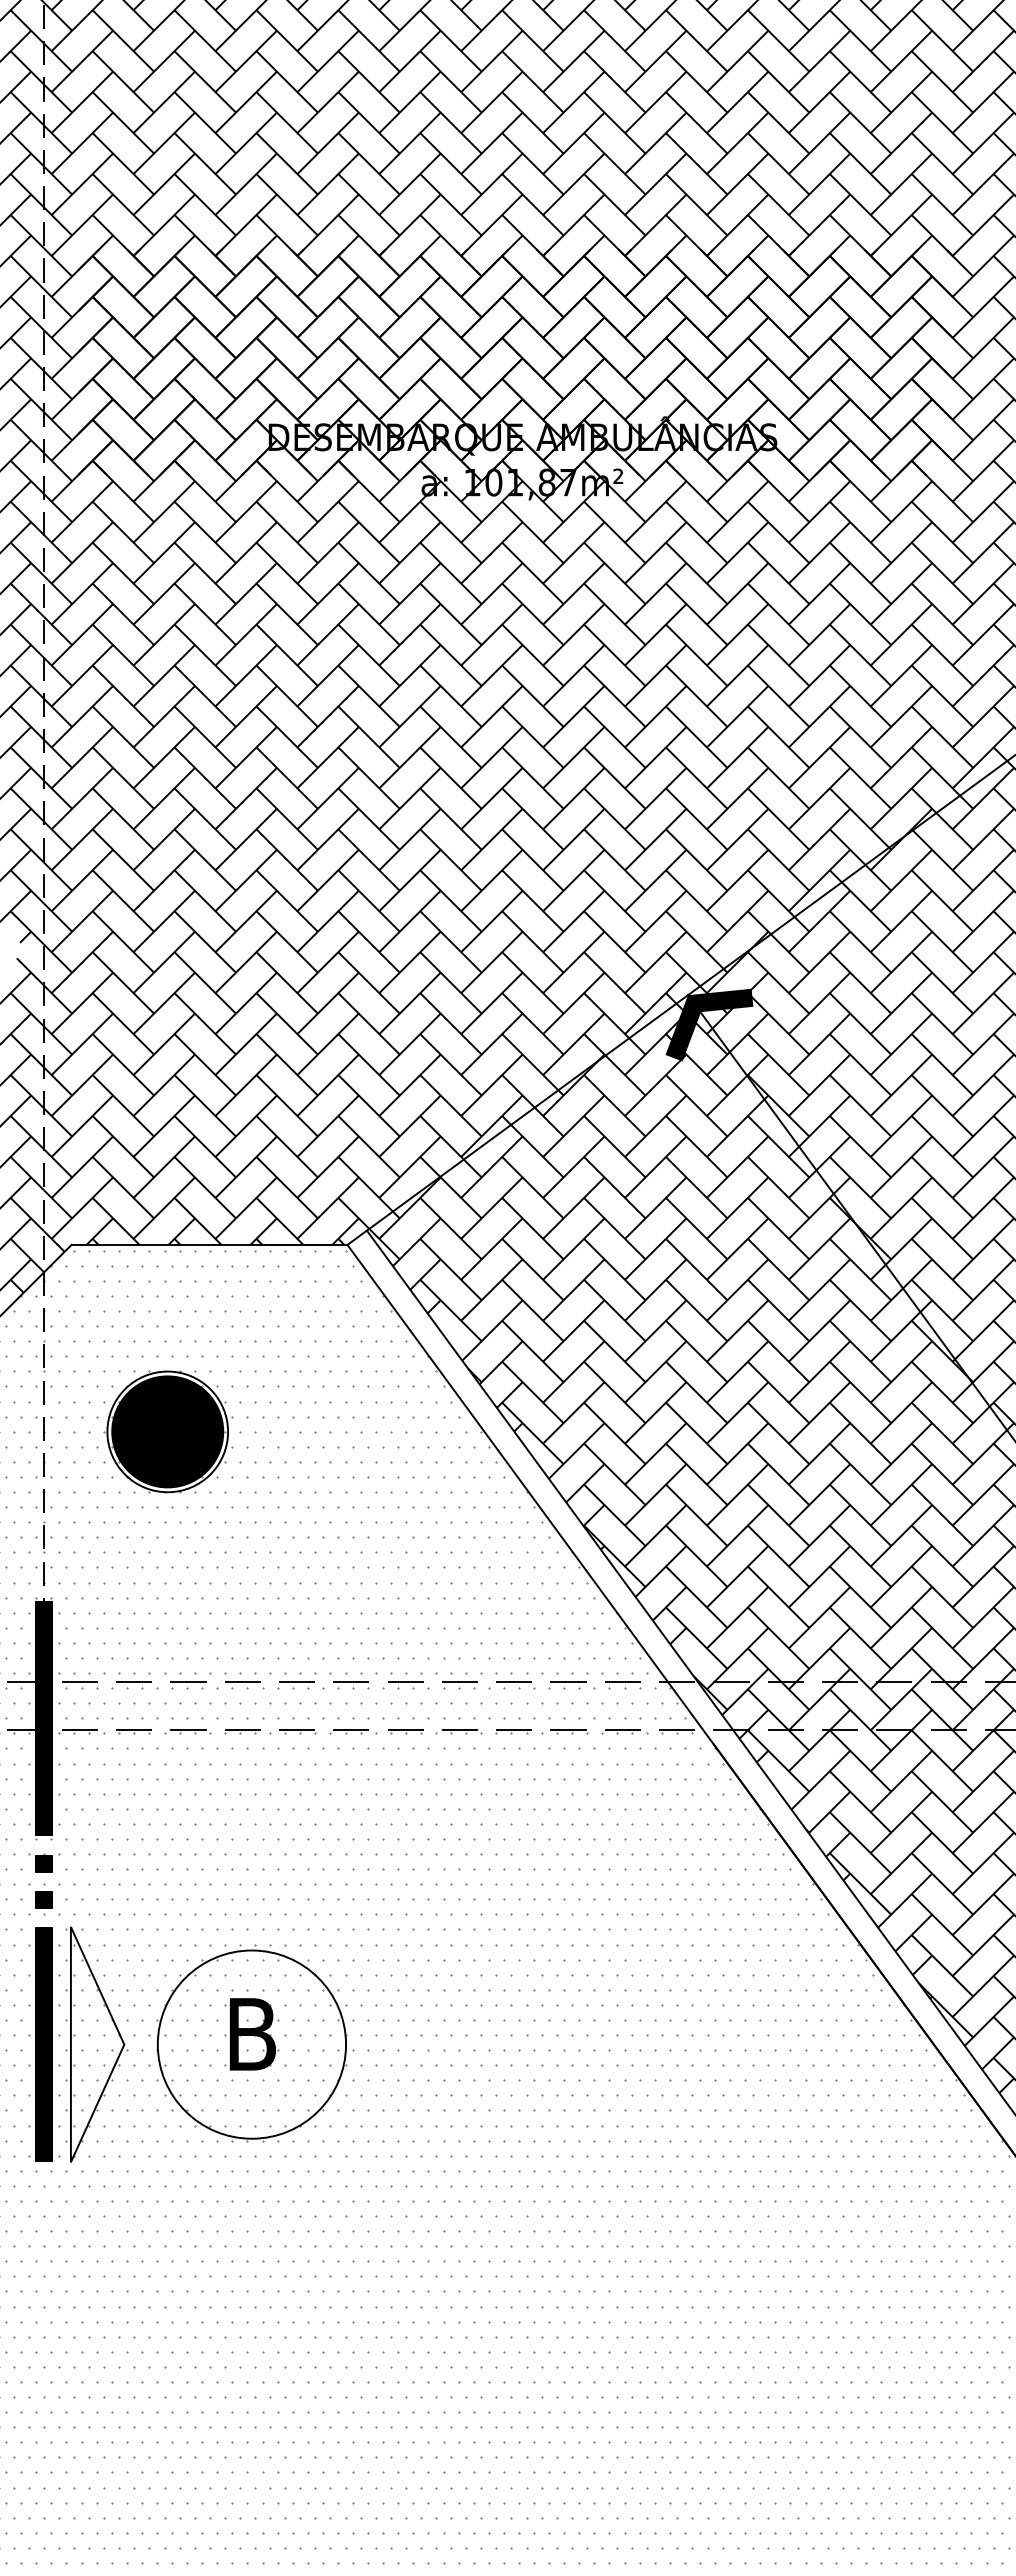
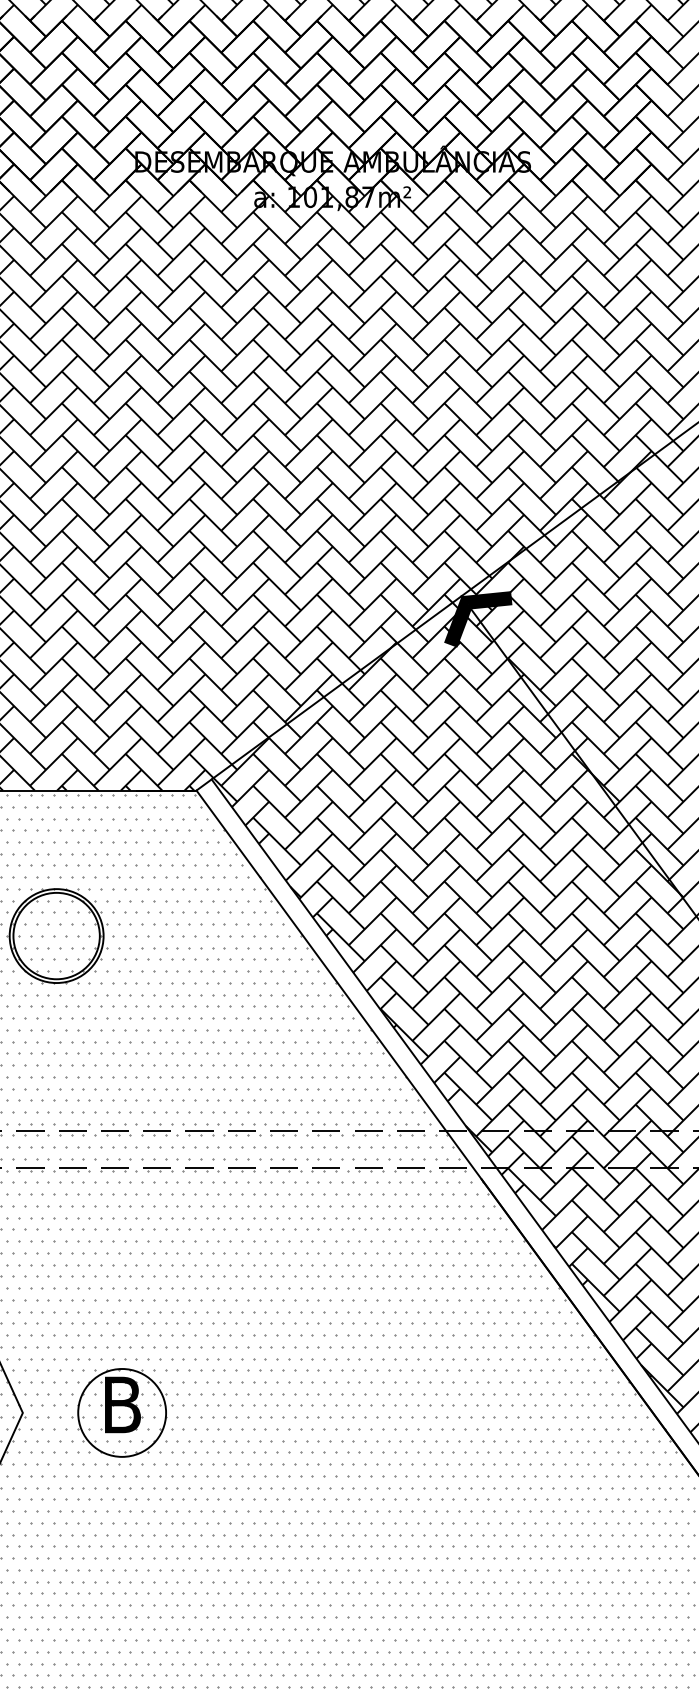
fill: (167, 1431) -> (56, 935), removed
circle: (251, 2044) -> (121, 1412), size x0.6

